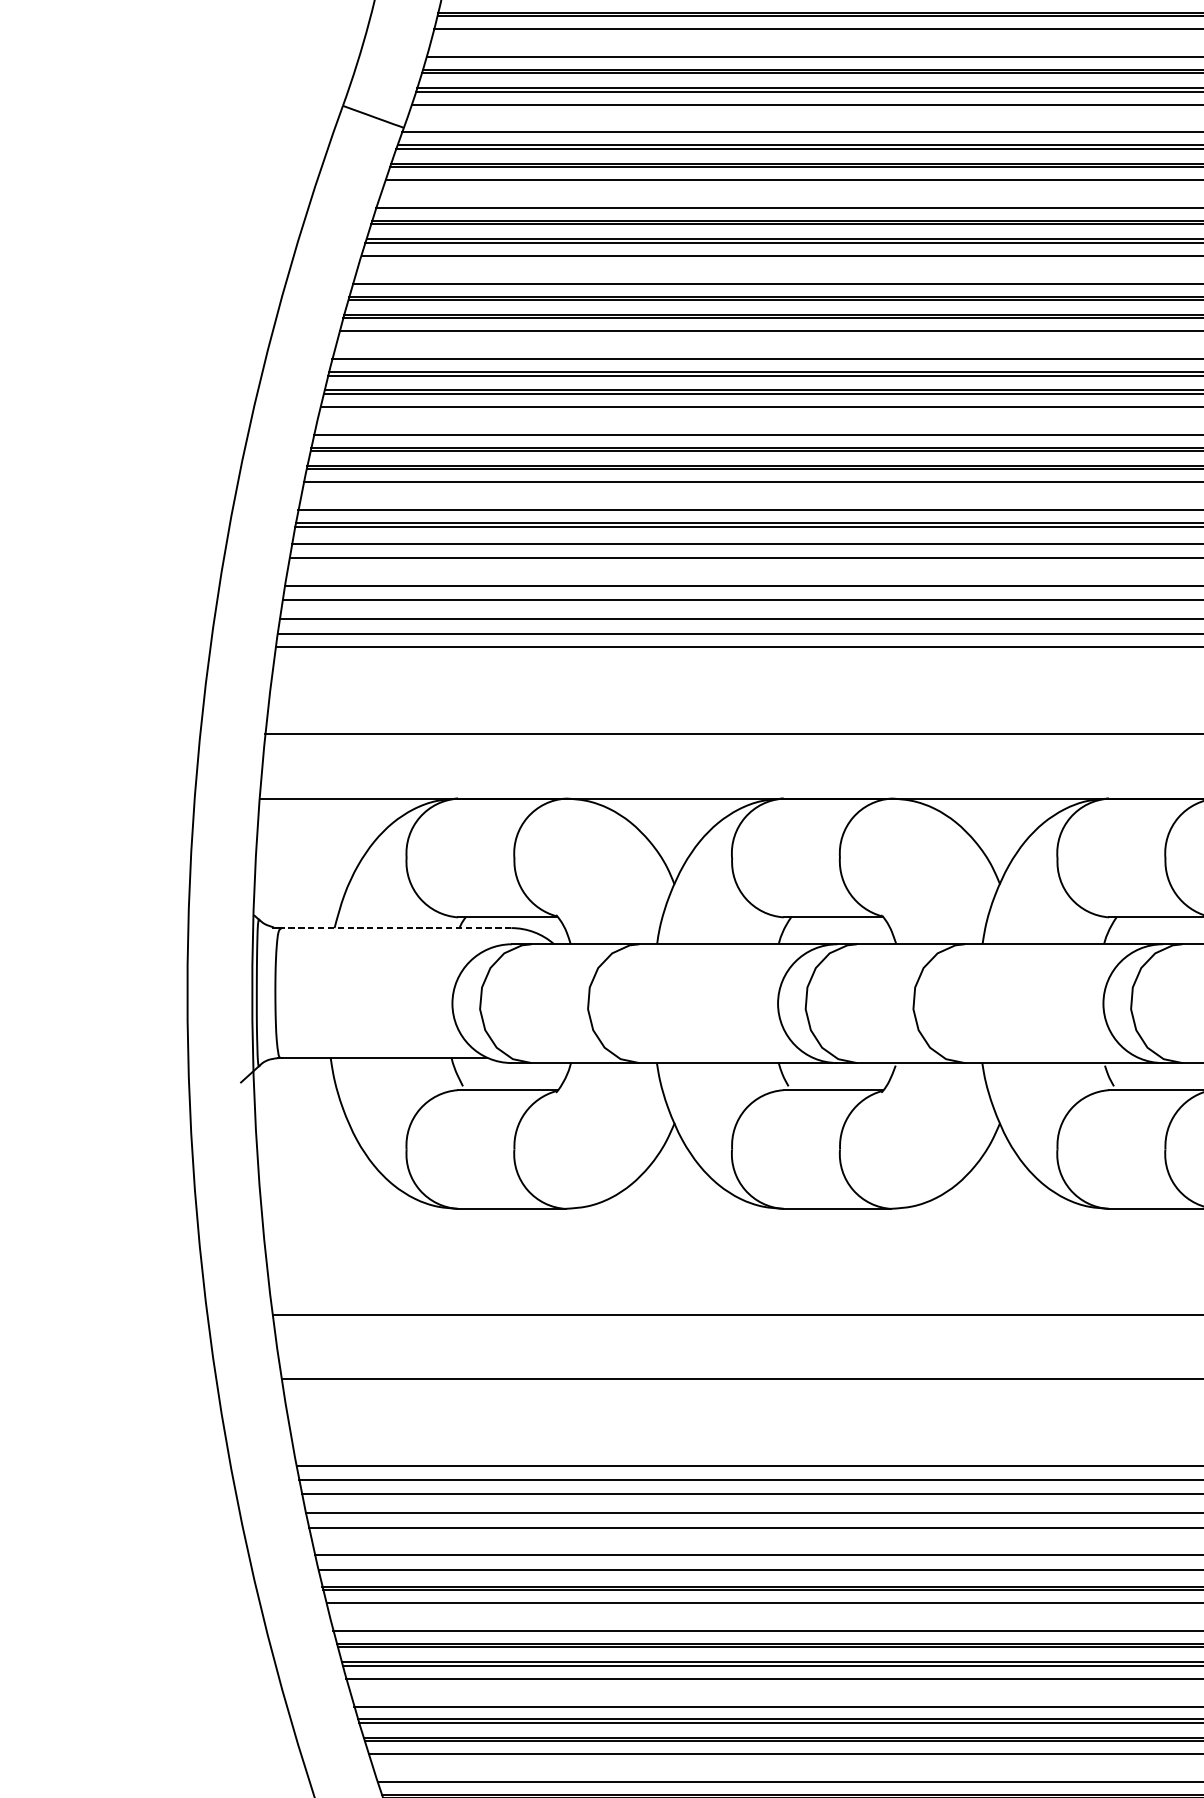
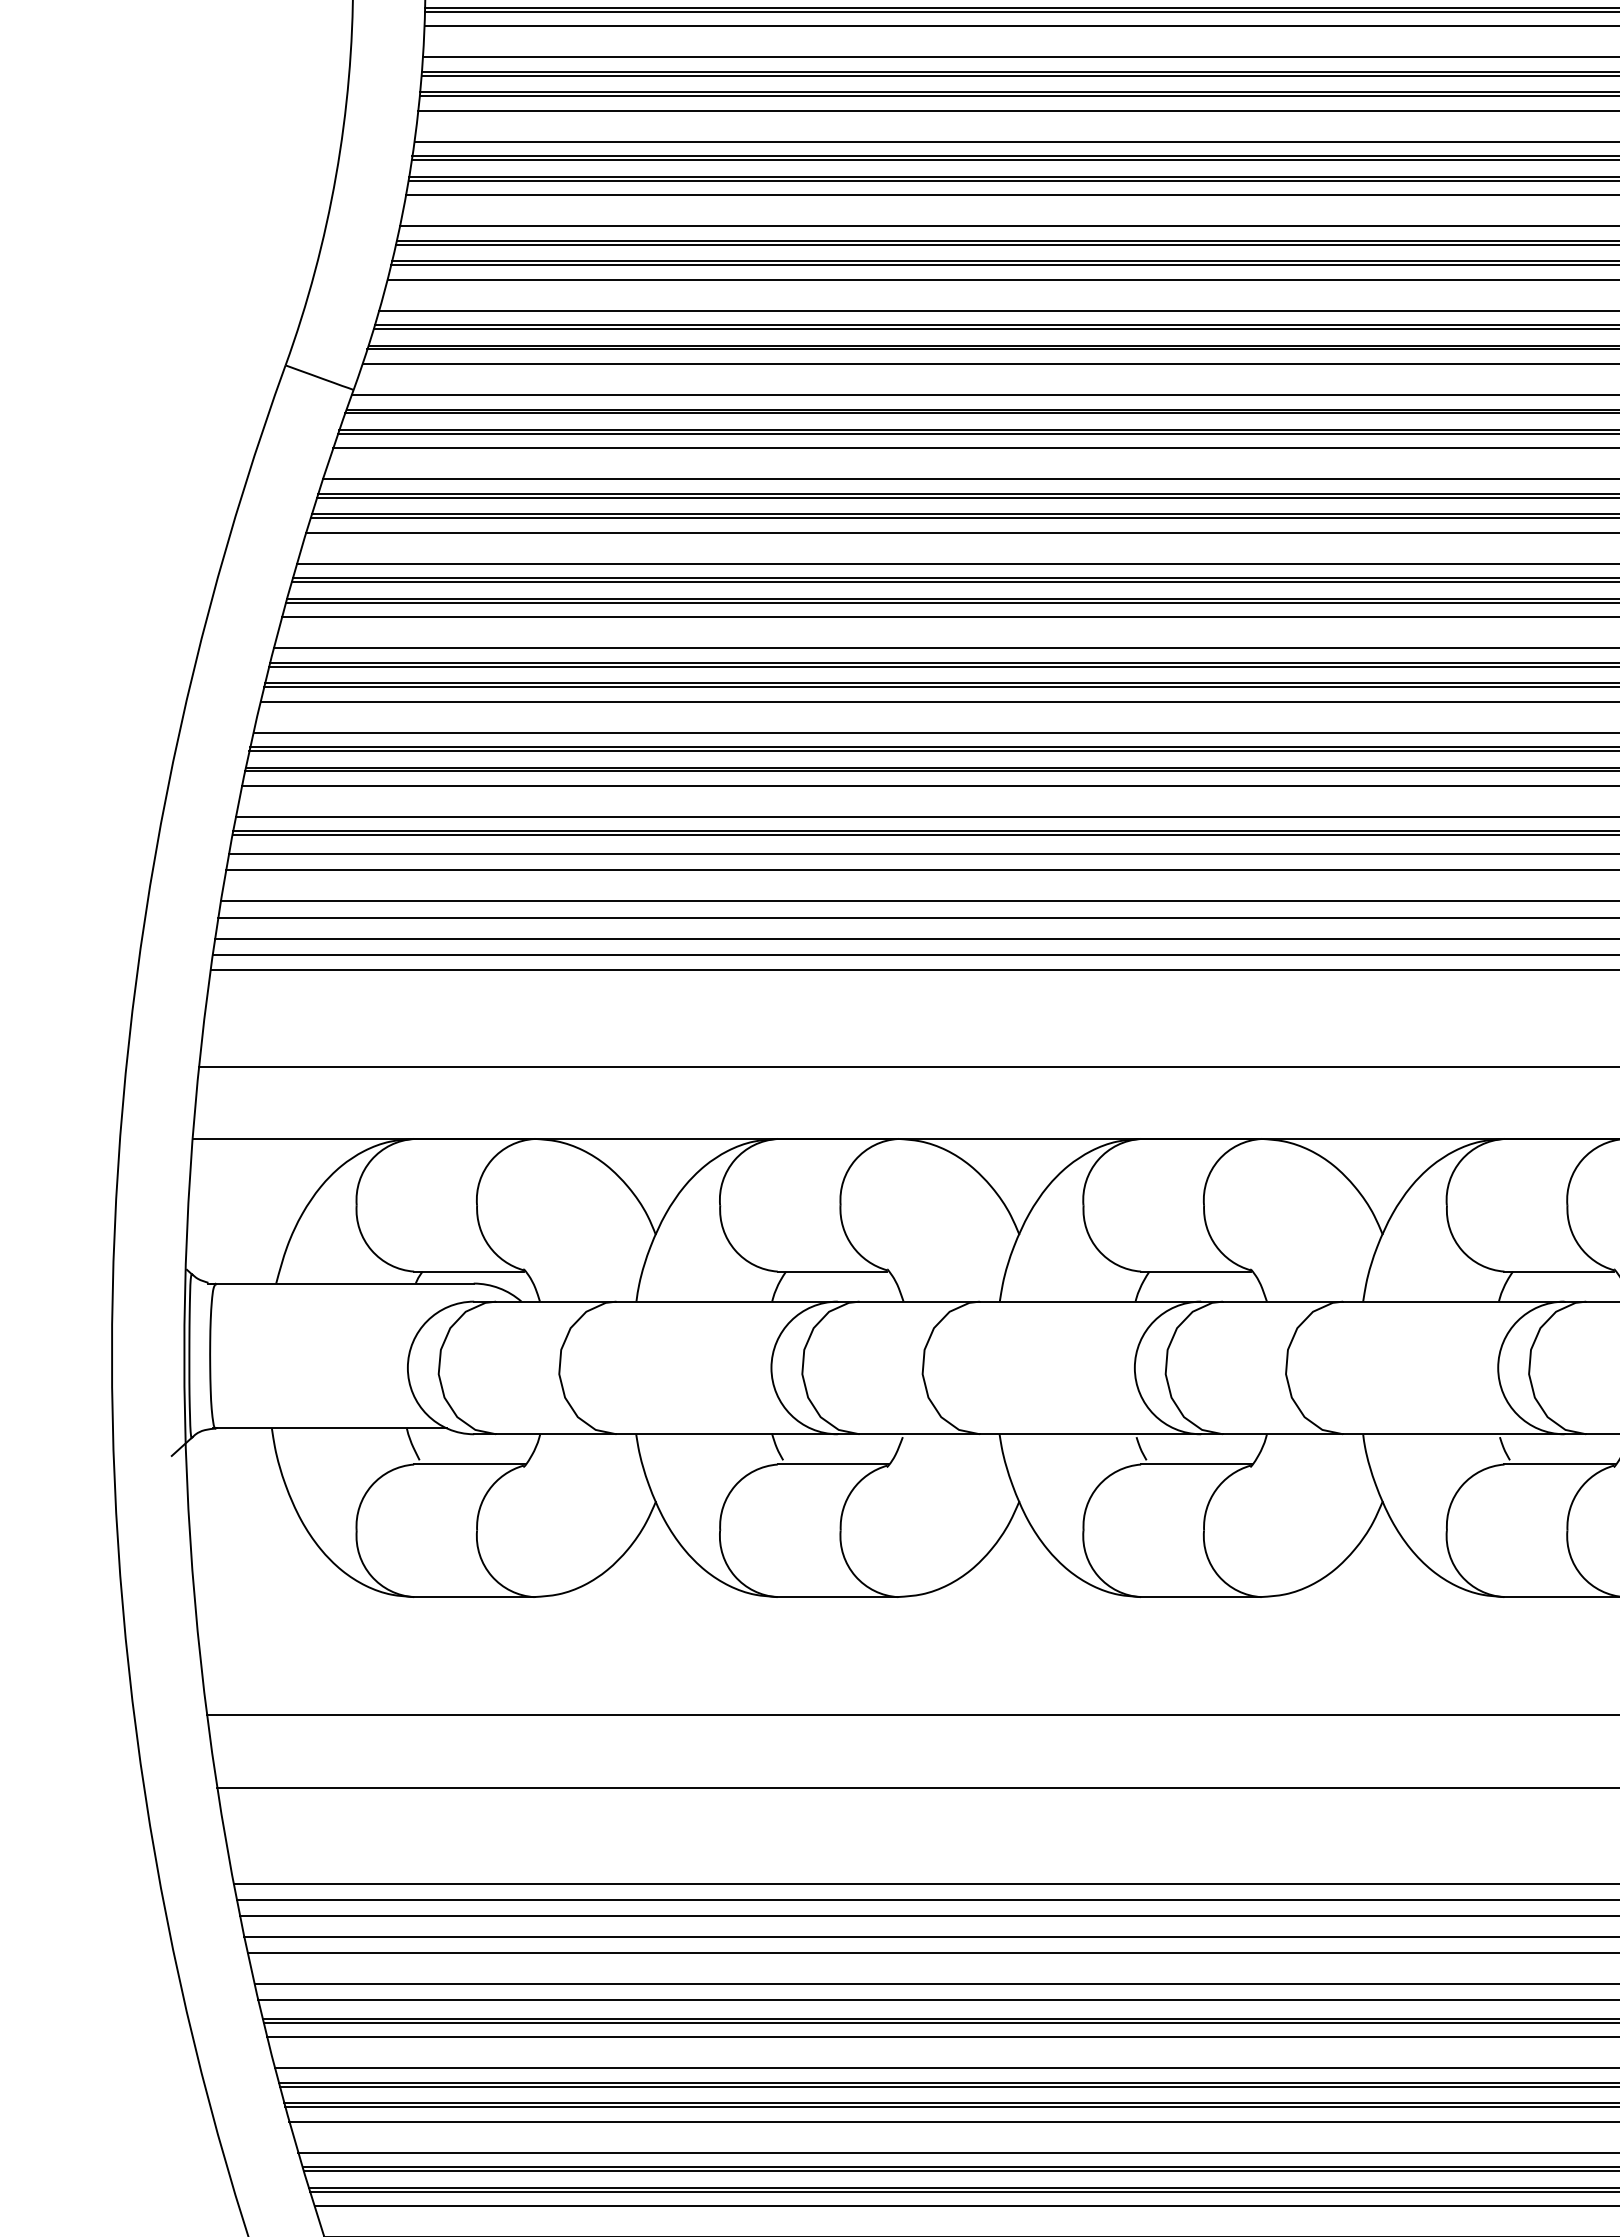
line: (394, 928) -> (343, 1283), dashed -> solid

